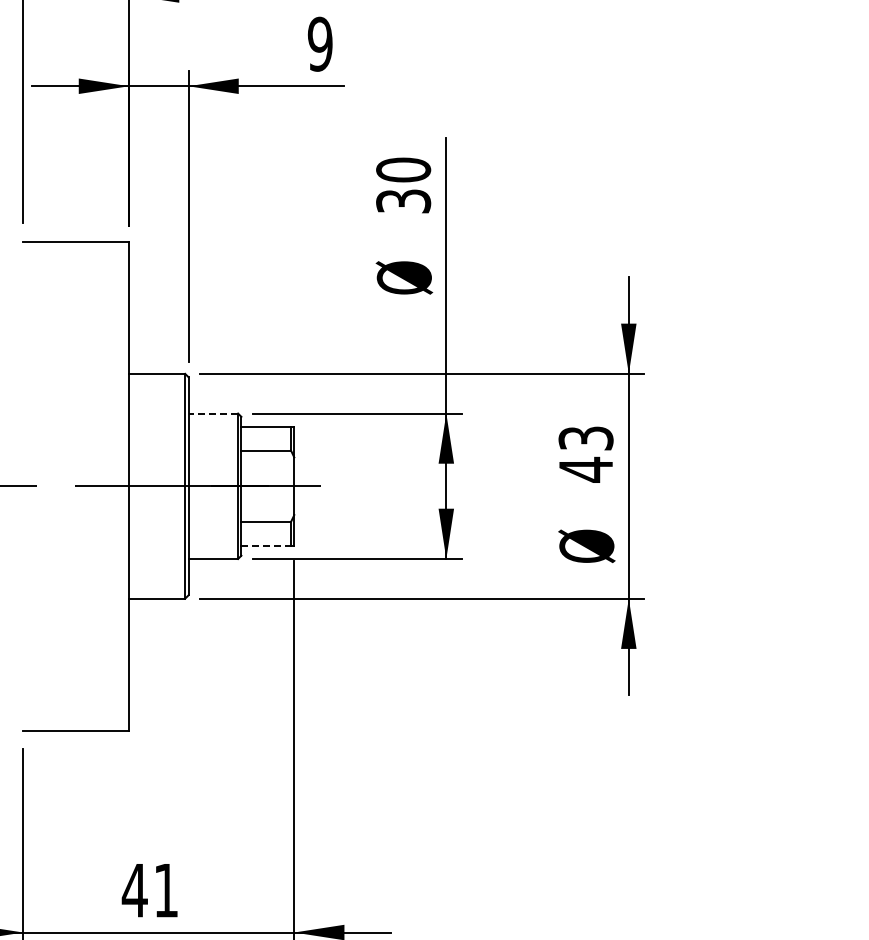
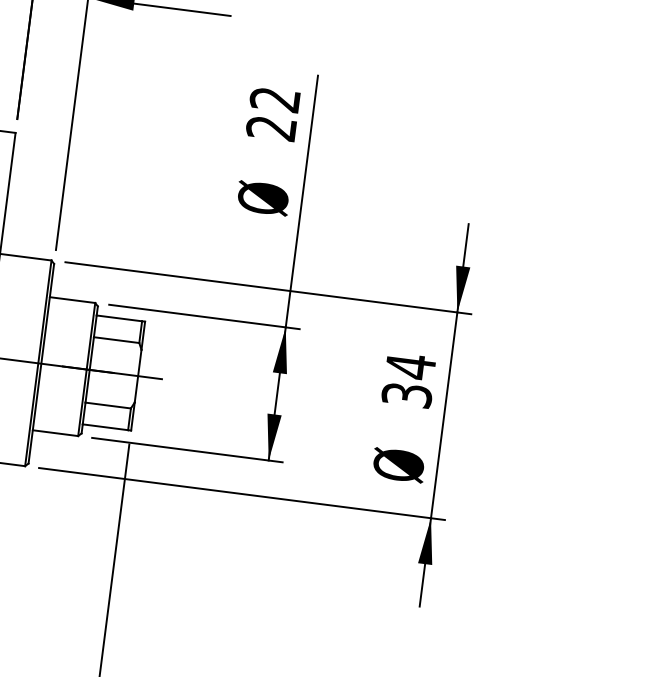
text: (403, 185) -> (273, 113), 30 -> 22
line: (213, 413) -> (72, 300), dashed -> solid
text: (585, 453) -> (408, 380), 43 -> 34
line: (266, 545) -> (105, 427), dashed -> solid

